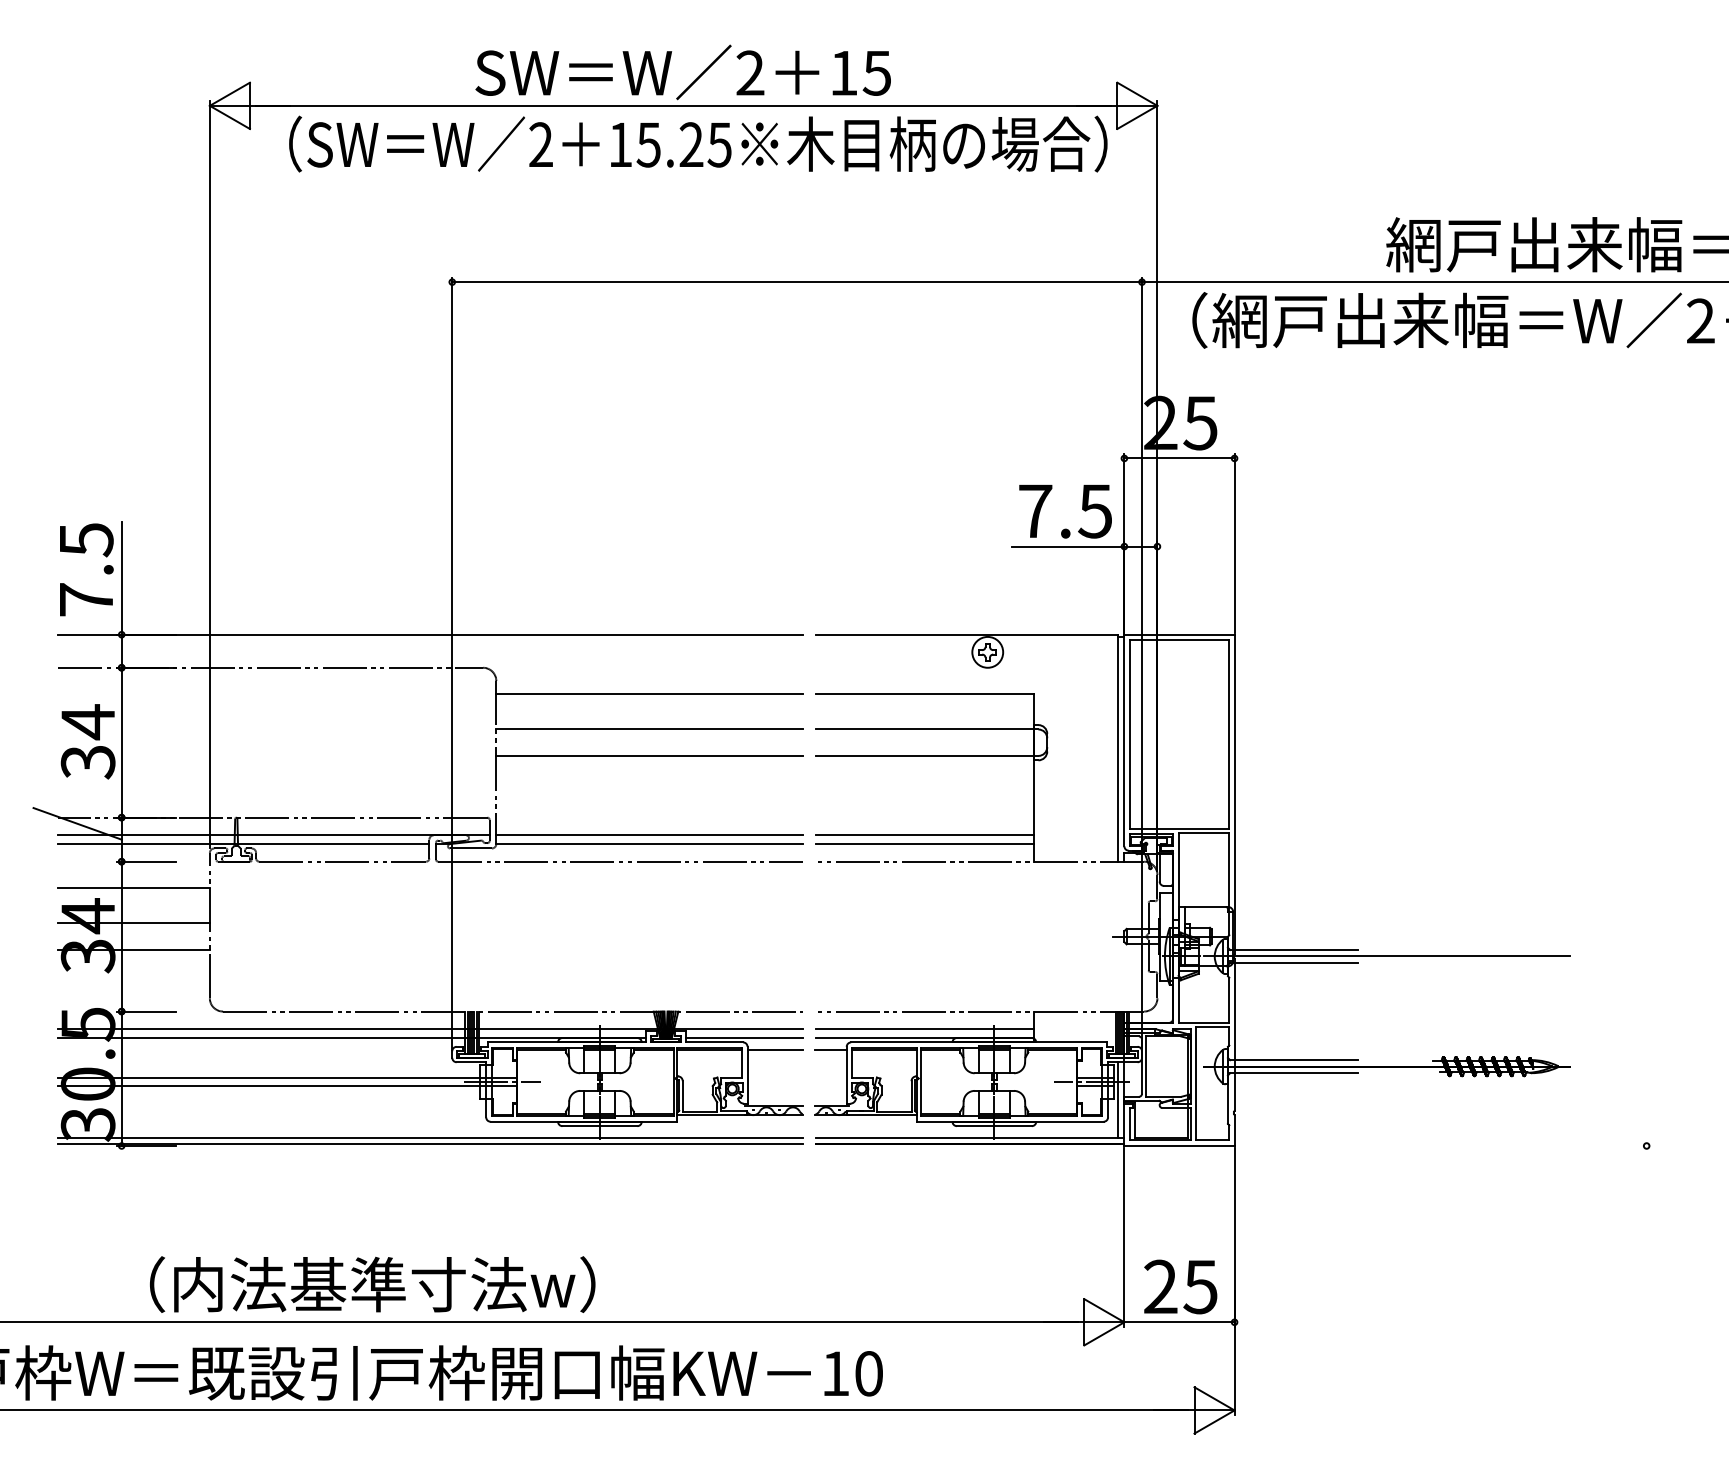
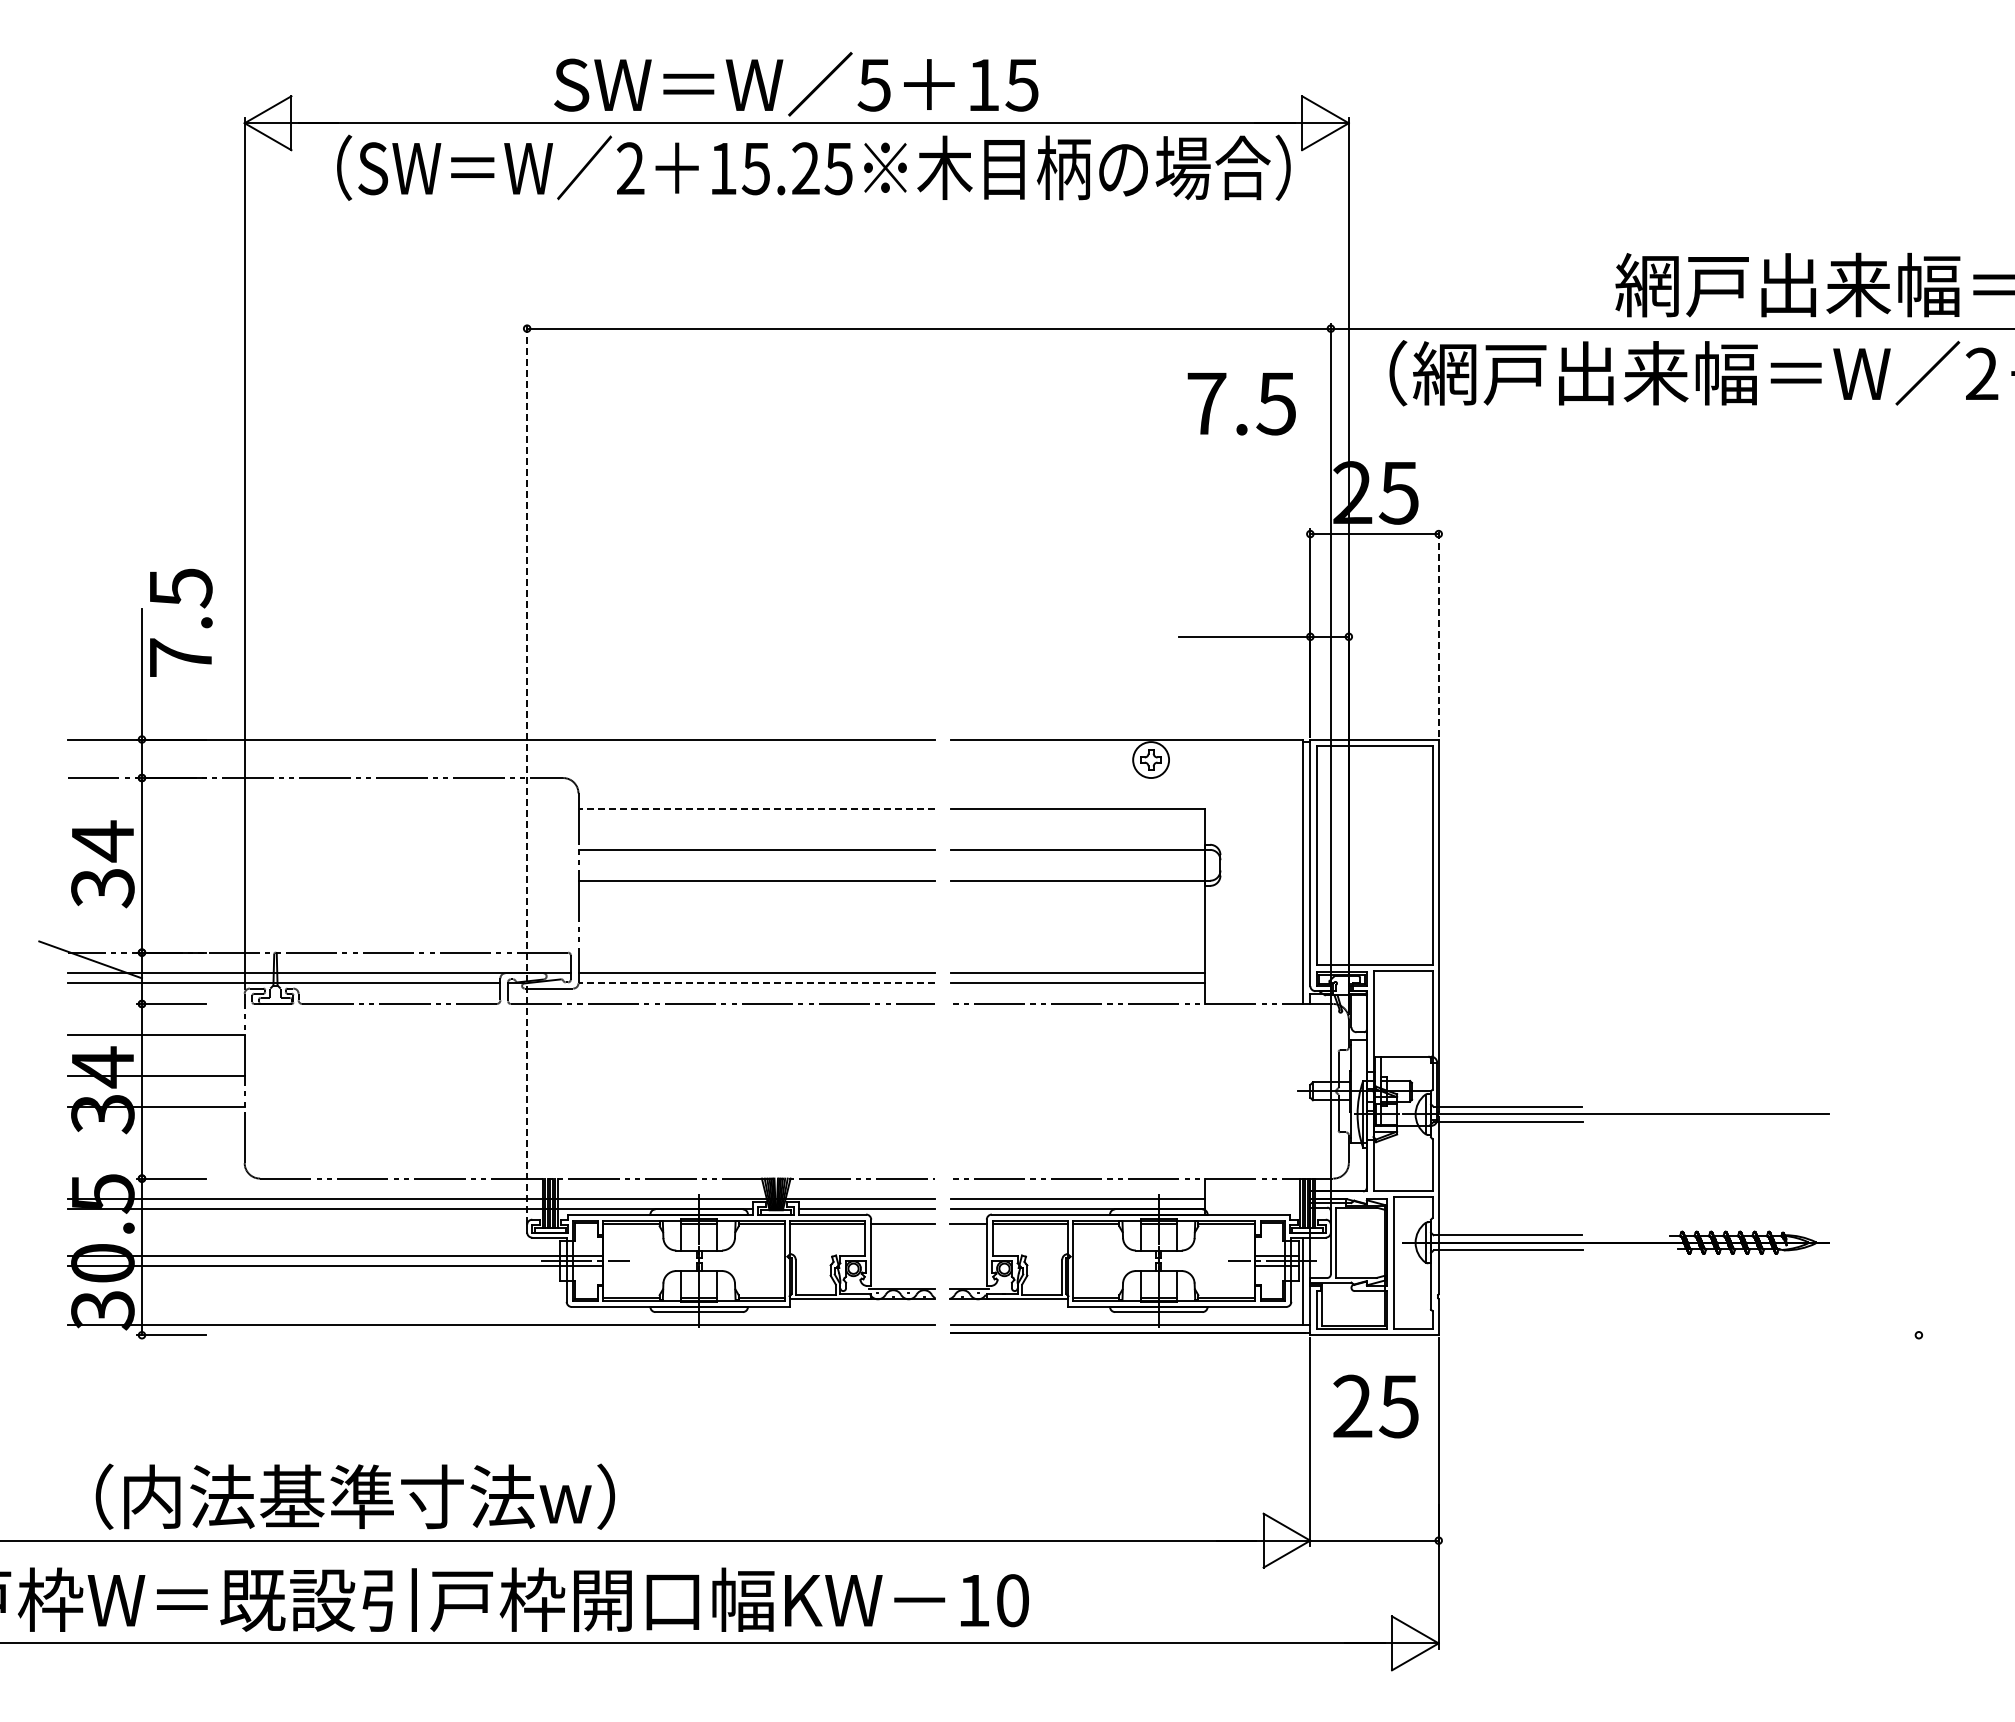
text: (749, 72) -> (873, 84), 2 -> 5
text: (1065, 512) -> (1241, 404), moved
line: (1234, 542) -> (1438, 632), solid -> dashed
text: (86, 569) -> (181, 622), moved
line: (452, 663) -> (527, 773), solid -> dashed
line: (649, 693) -> (756, 808), solid -> dashed
line: (649, 844) -> (756, 983), solid -> dashed
line: (430, 1143) -> (501, 1332), removed
text: (371, 1284) -> (354, 1496), moved
text: (1180, 1286) -> (1375, 1406), moved

